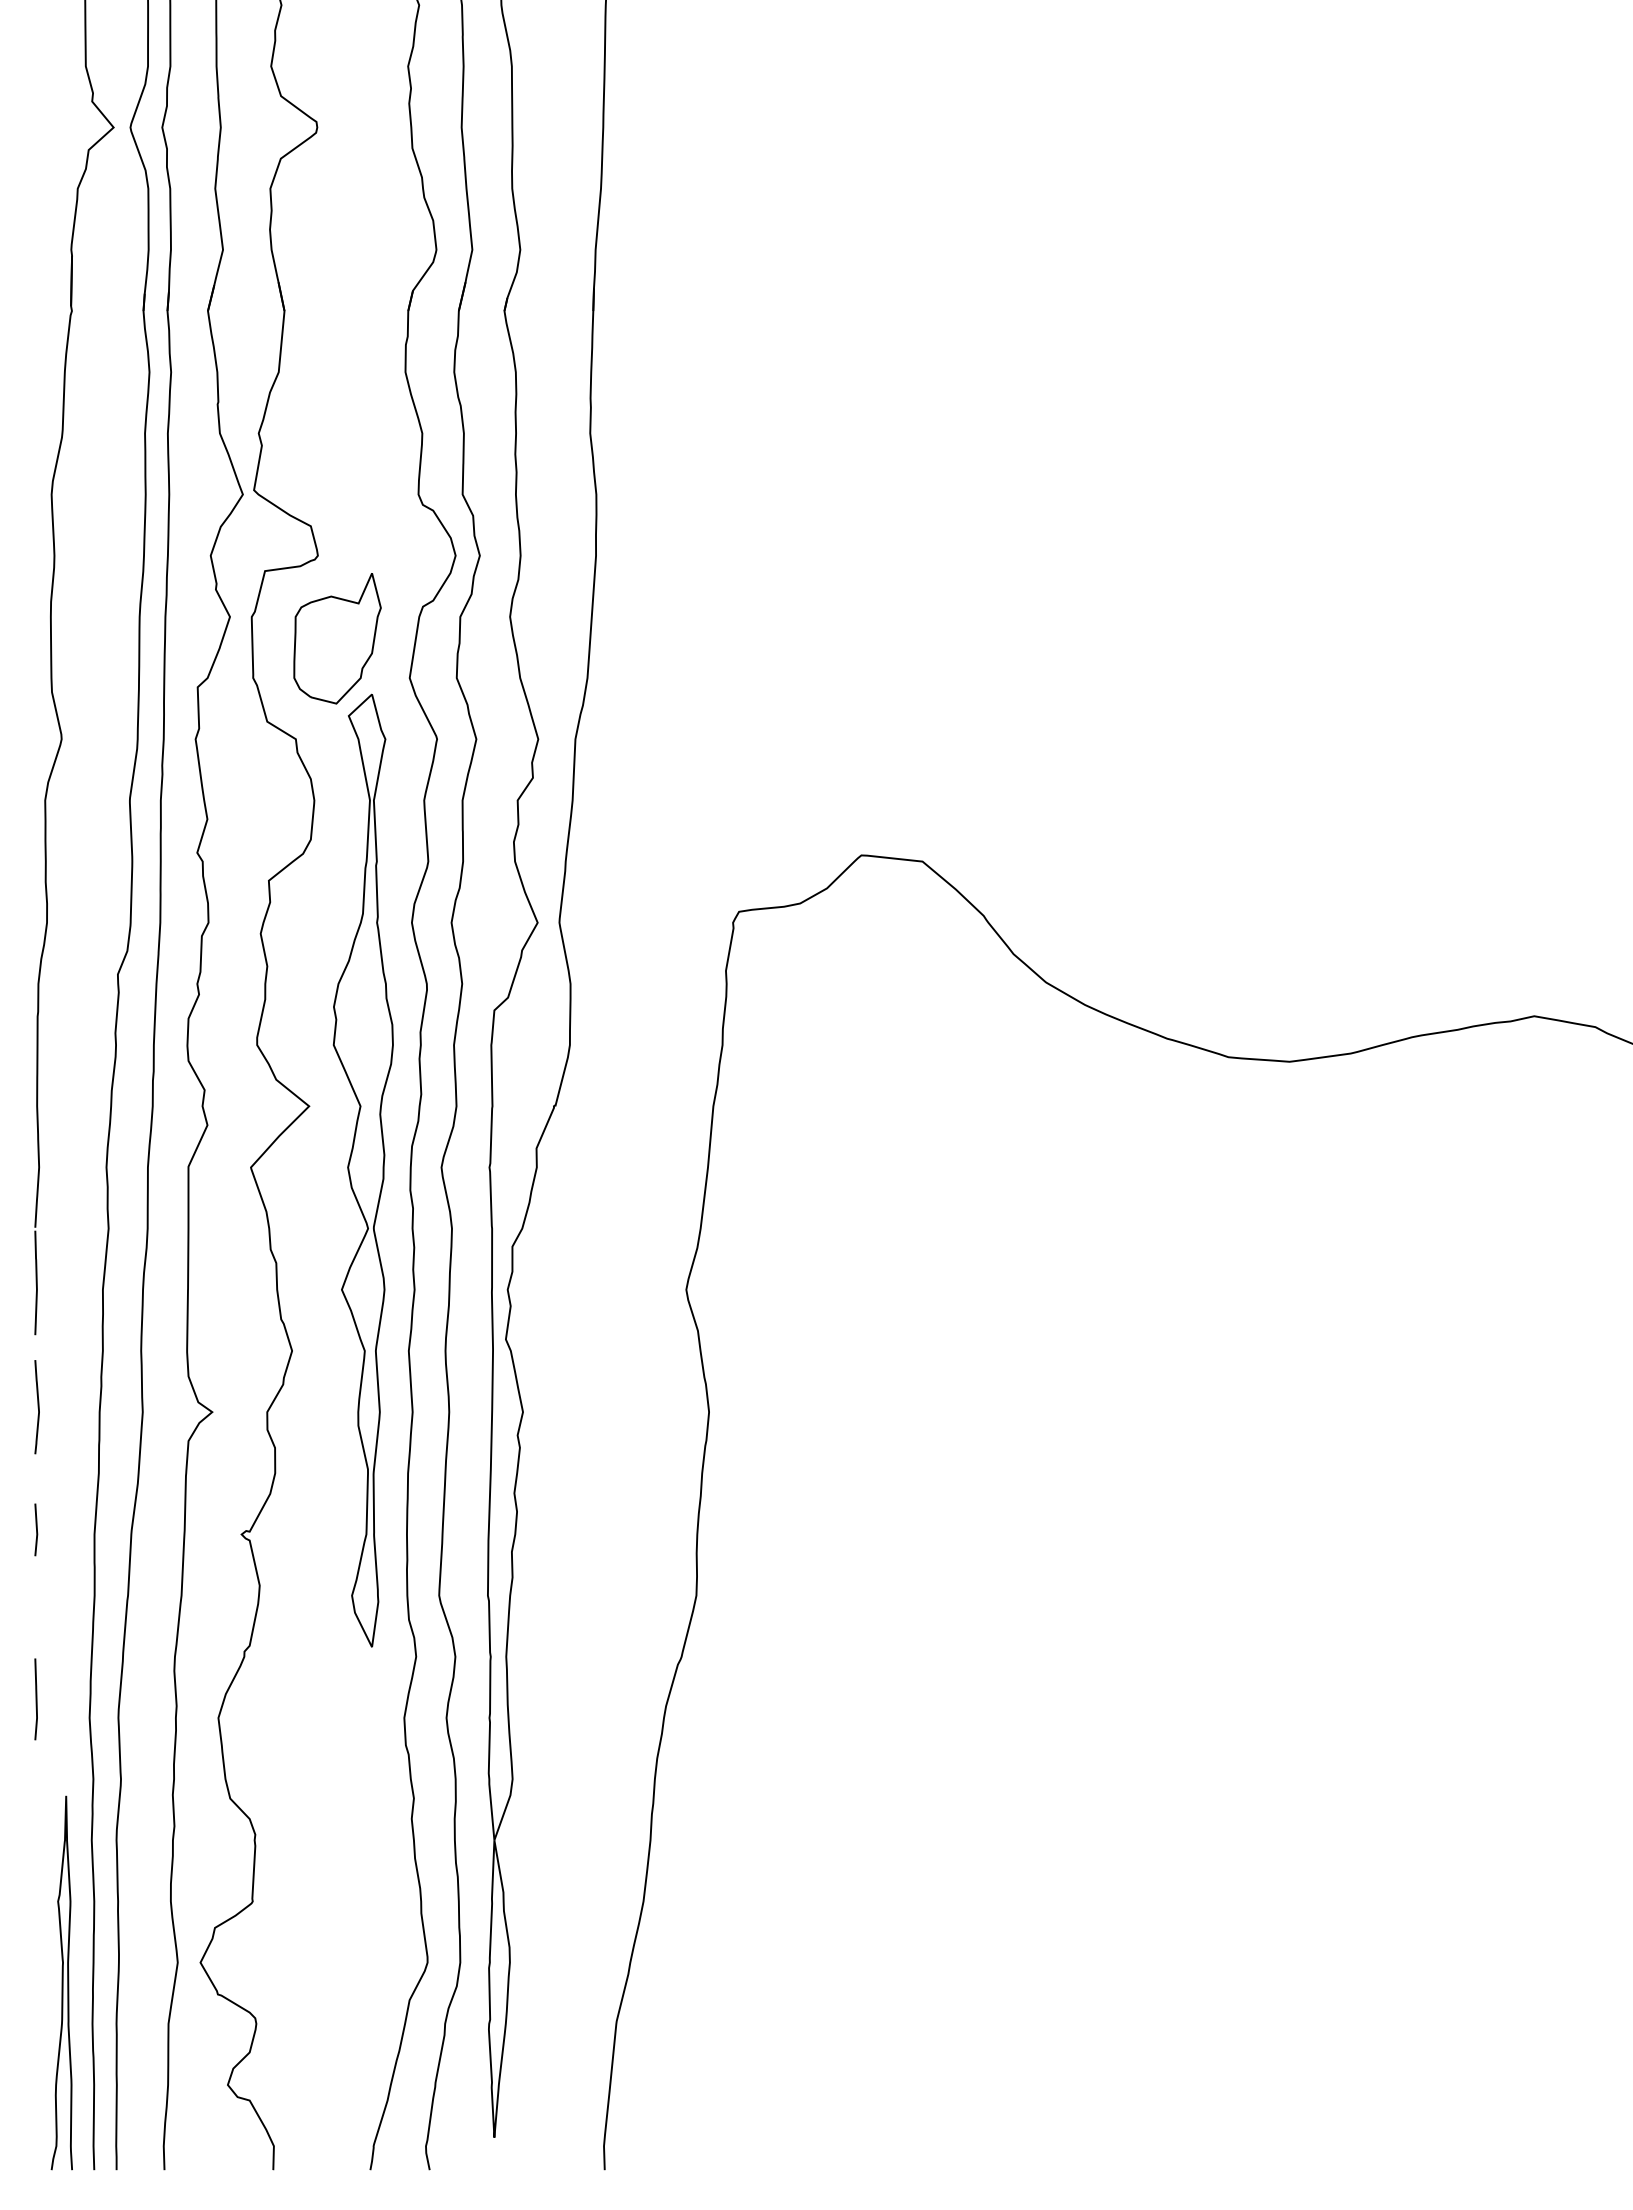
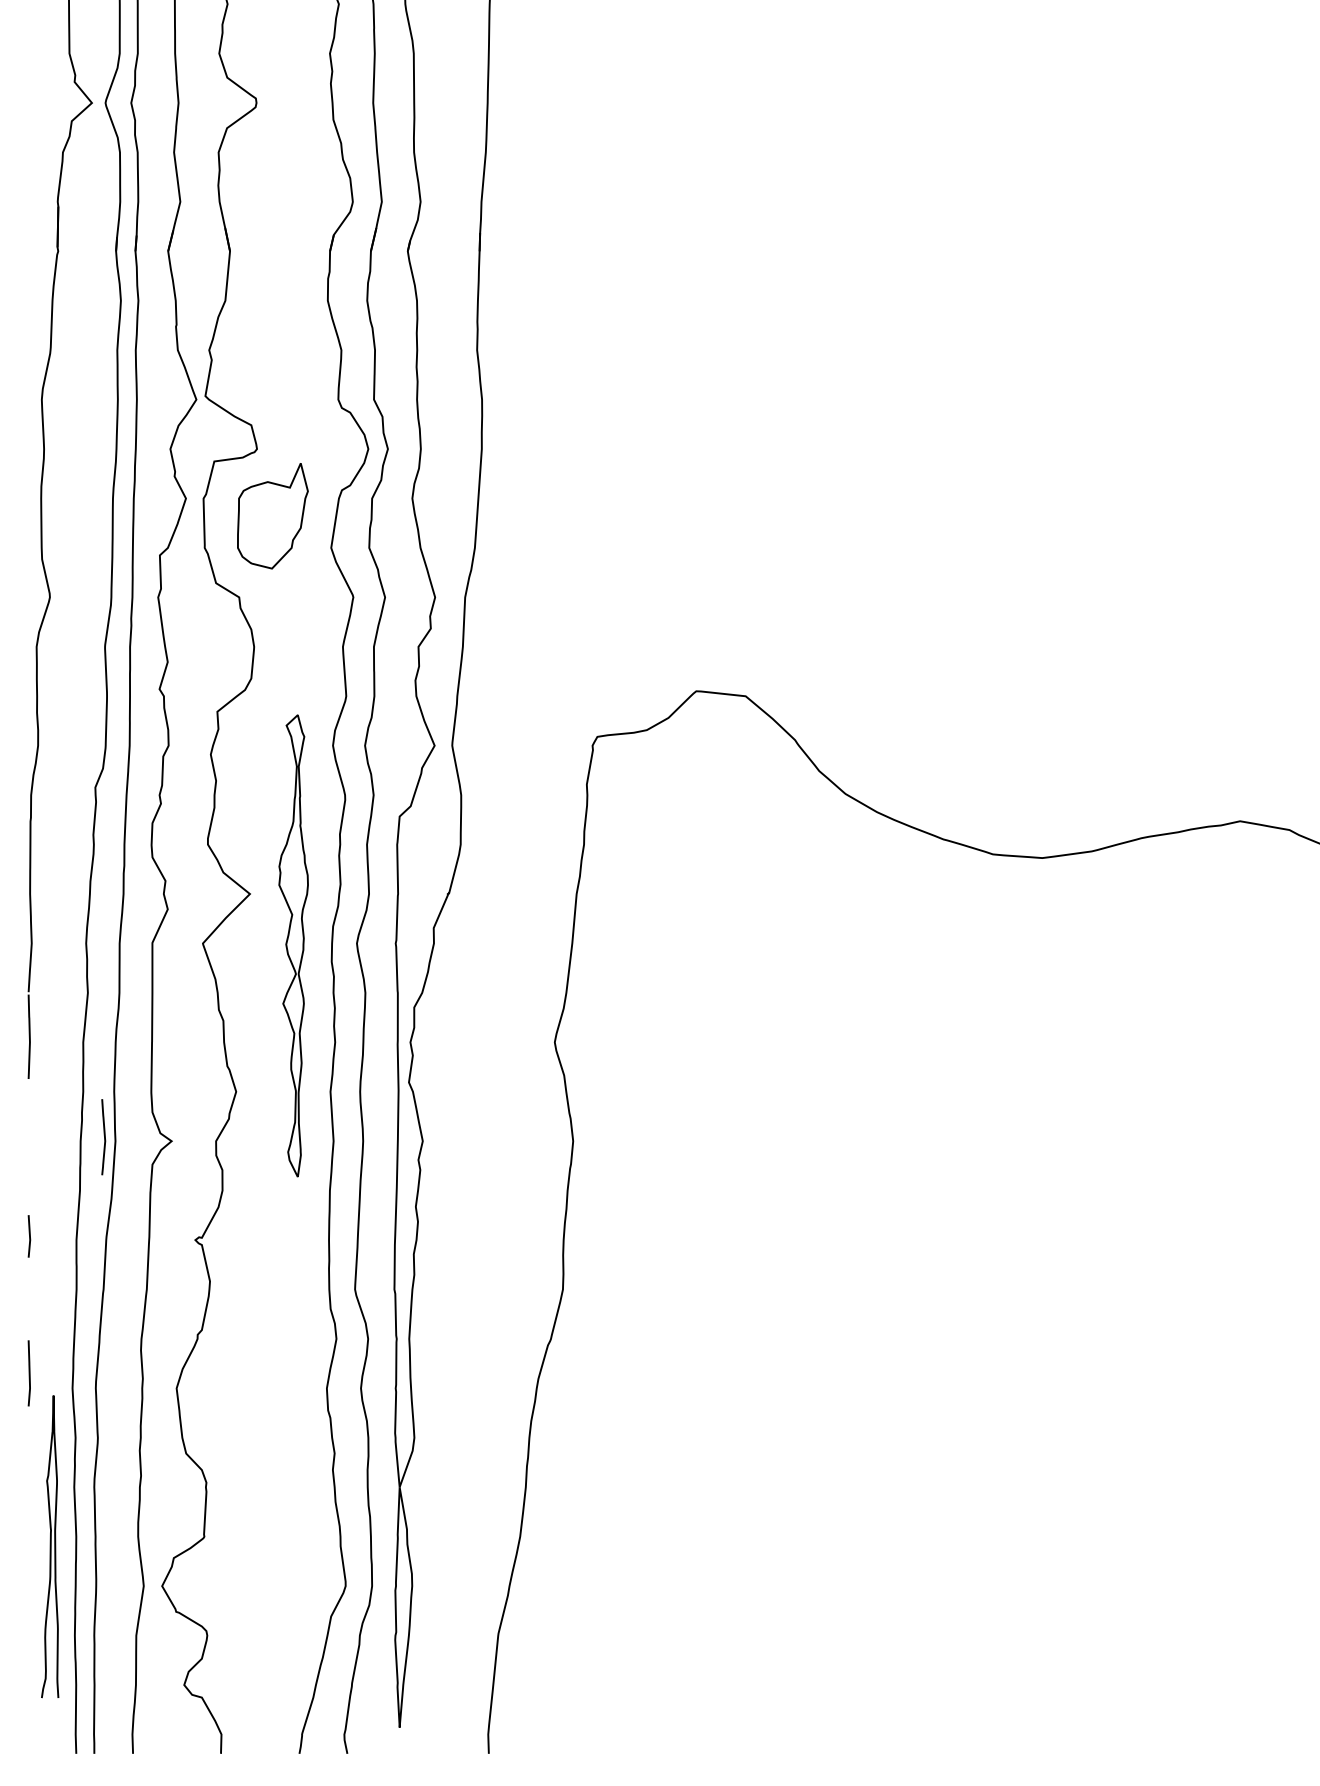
part: (362, 1170) -> (293, 945), size x0.6
curve: (37, 1407) -> (103, 1137), moved
curve: (61, 1982) -> (49, 1546), moved

